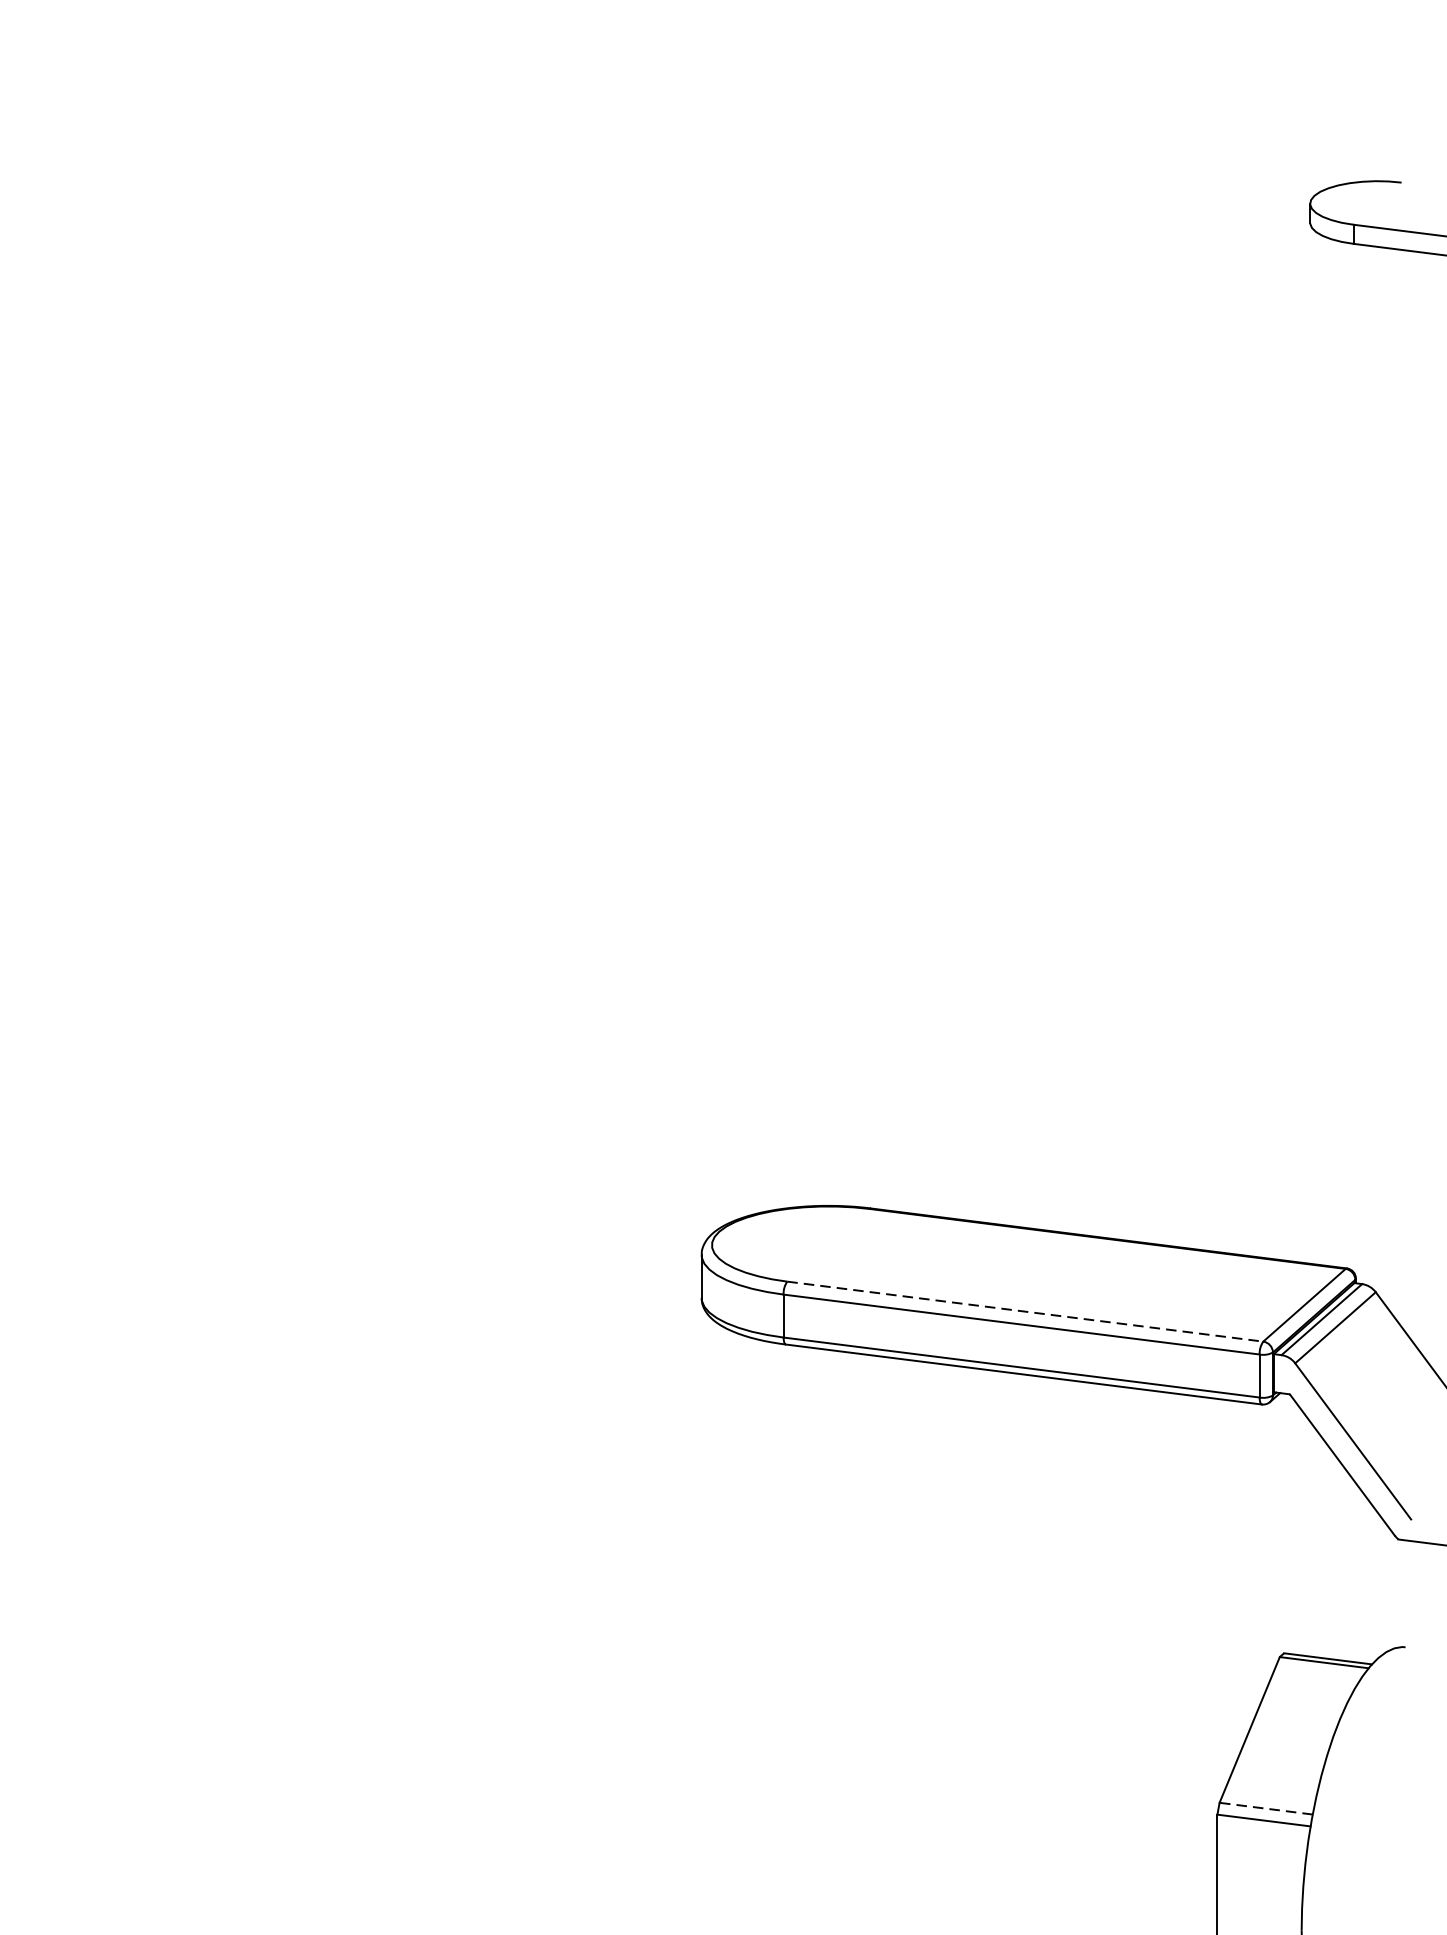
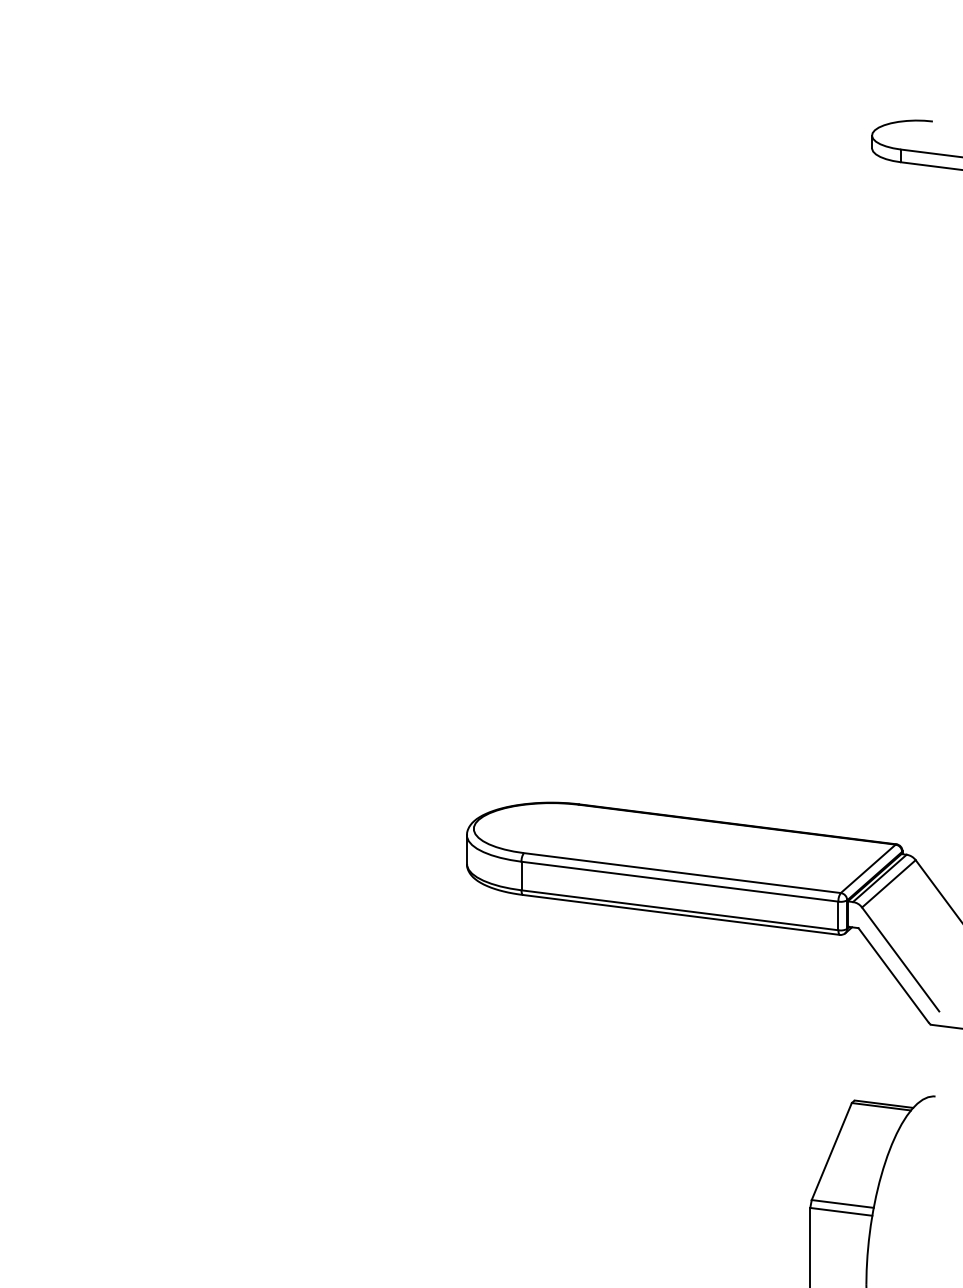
line: (1025, 1312) -> (682, 873), dashed -> solid
line: (1265, 1807) -> (842, 1203), dashed -> solid

